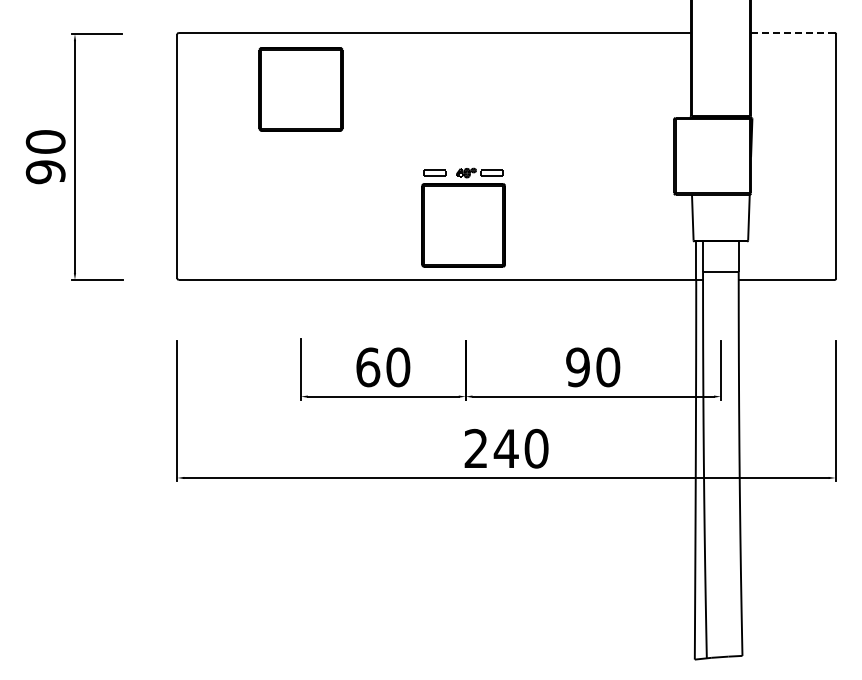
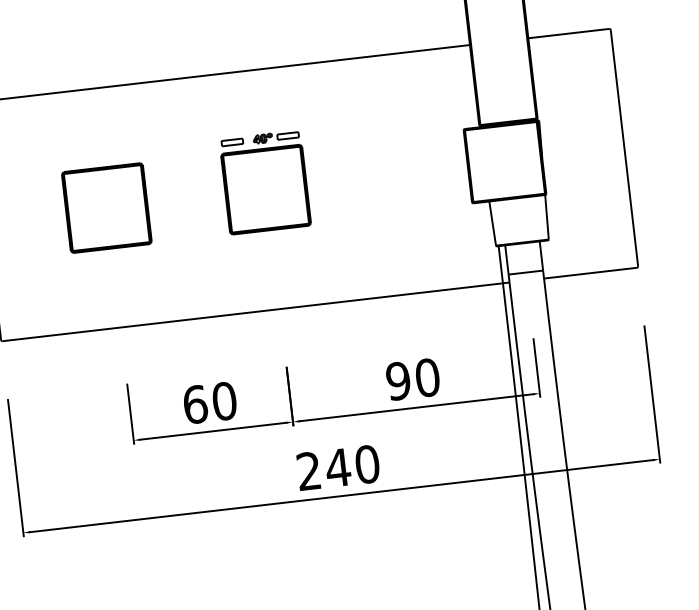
line: (792, 32) -> (568, 33), dashed -> solid
part: (300, 89) -> (106, 208), moved
part: (463, 217) -> (265, 182), moved

